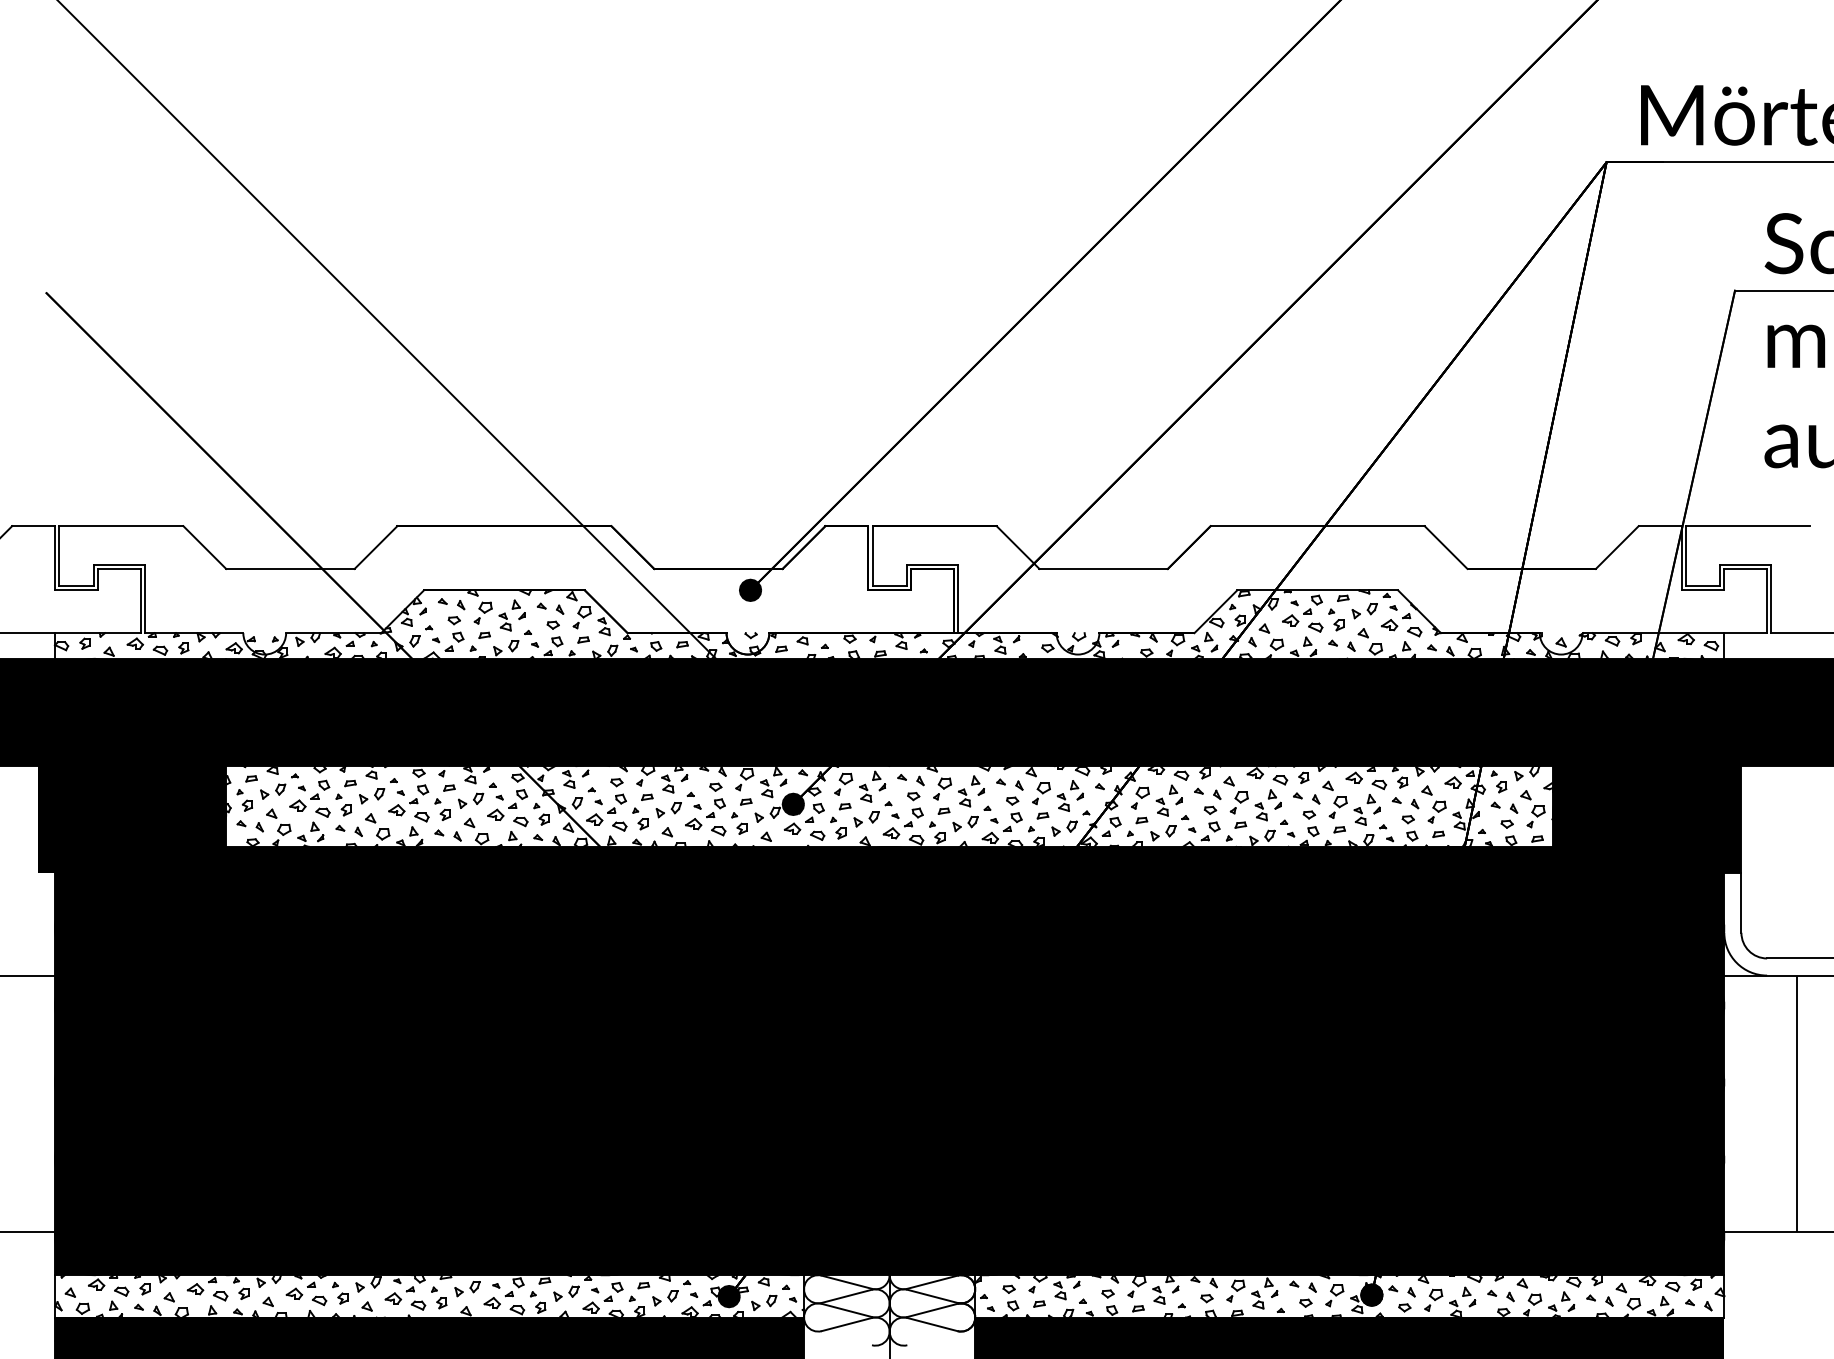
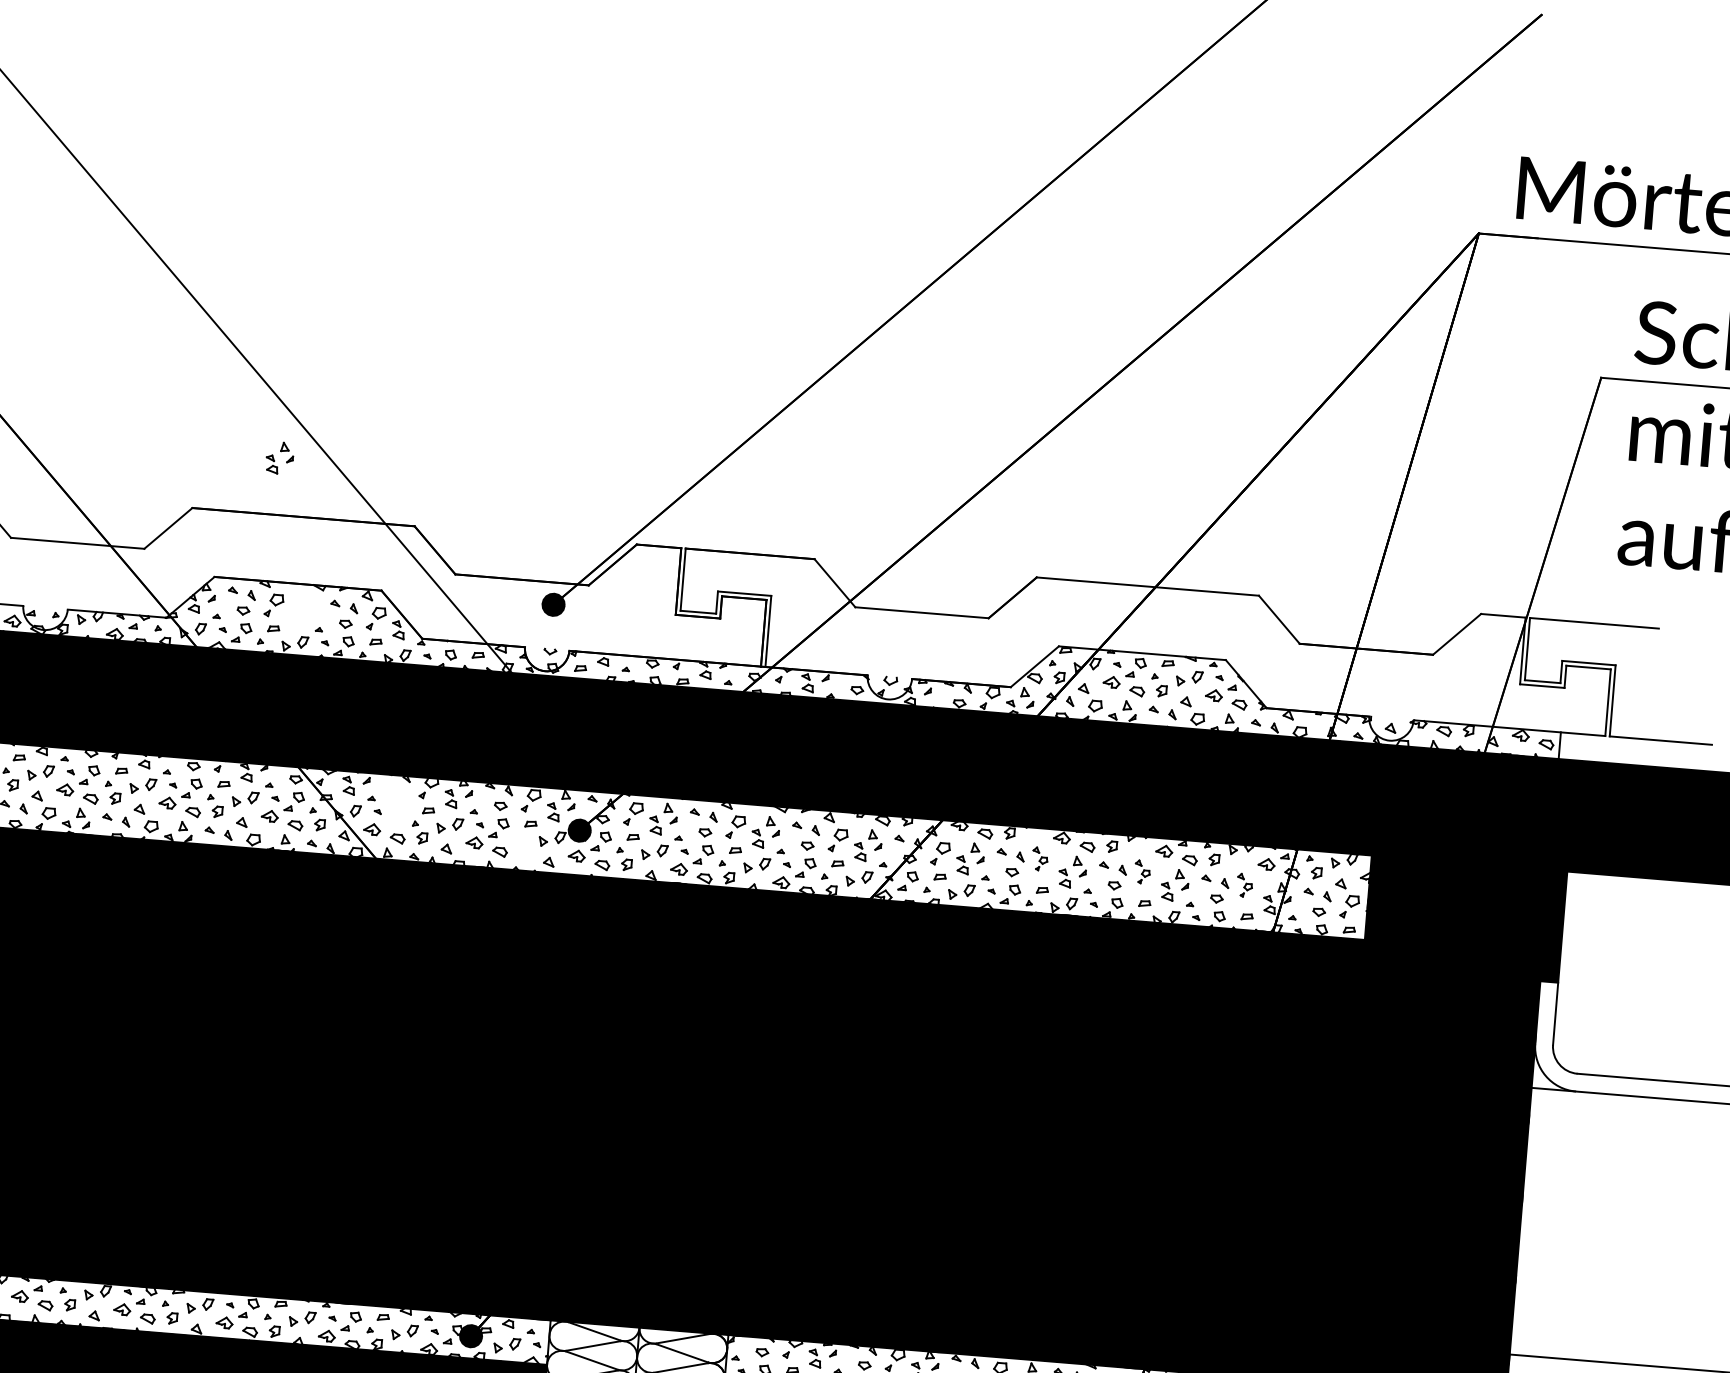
part: (511, 615) -> (279, 458), moved
part: (616, 795) -> (396, 806), removed
part: (1235, 795) -> (1039, 859), size x0.6
part: (1334, 799) -> (1141, 871), size x0.6
part: (1433, 804) -> (1244, 885), size x0.6
part: (739, 823) -> (522, 845), removed
hatch: (1797, 1103) -> (1596, 1226), removed

